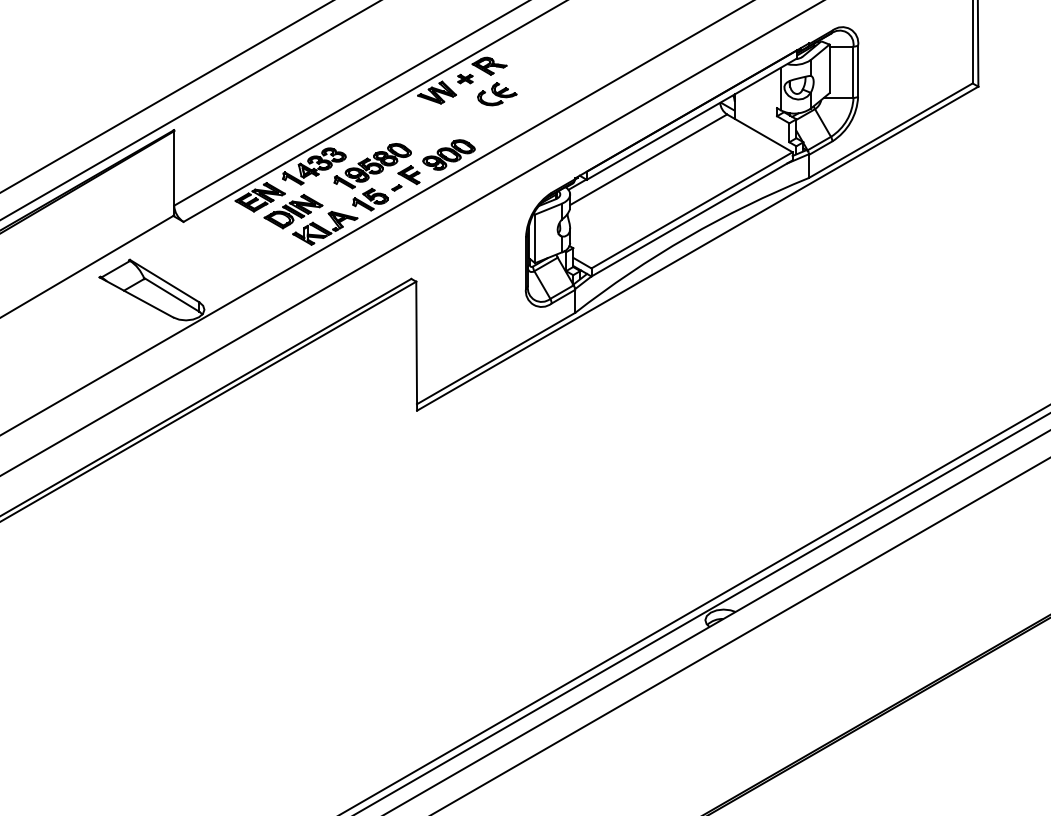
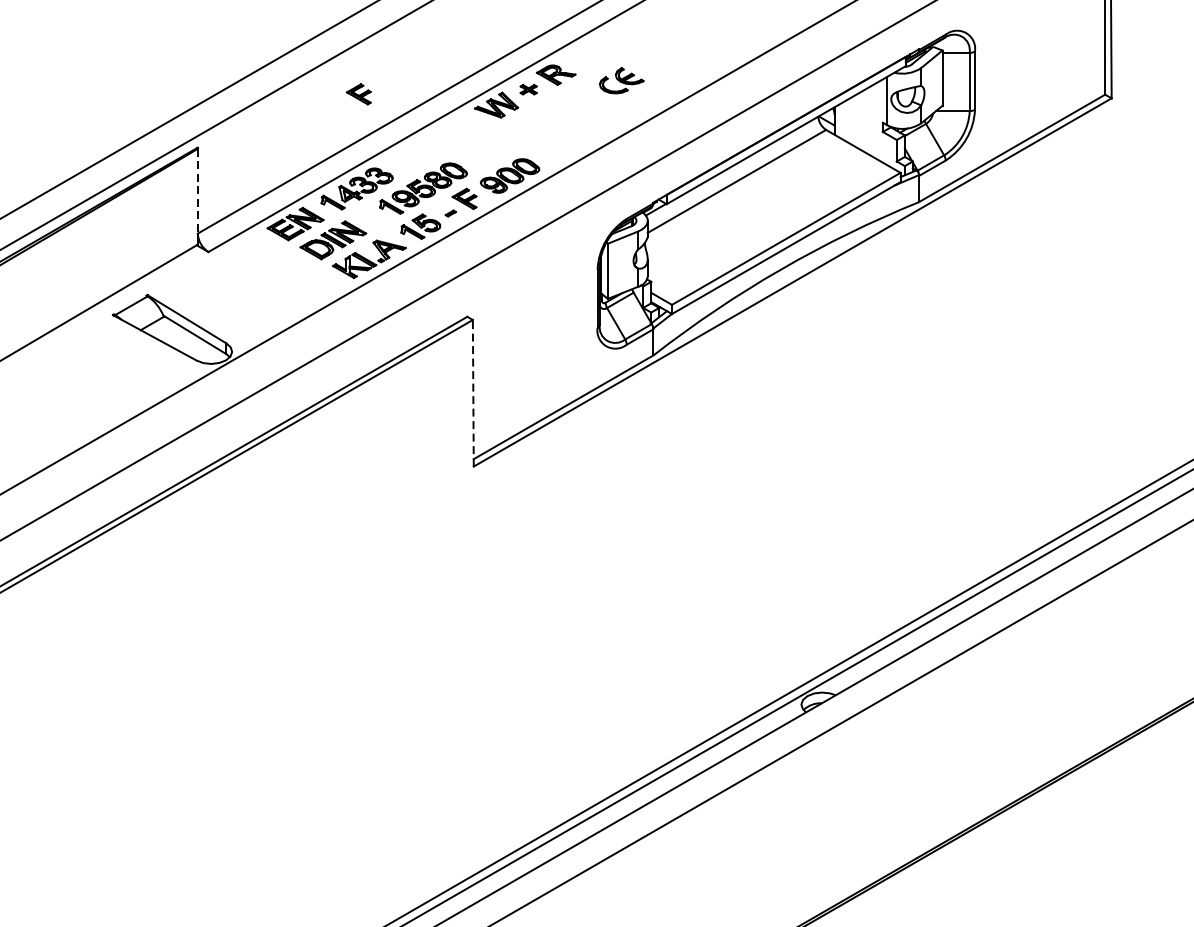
part: (315, 83) -> (358, 94), added
part: (497, 94) -> (622, 81), moved
line: (174, 168) -> (198, 191), solid -> dashed
line: (416, 346) -> (473, 393), solid -> dashed

